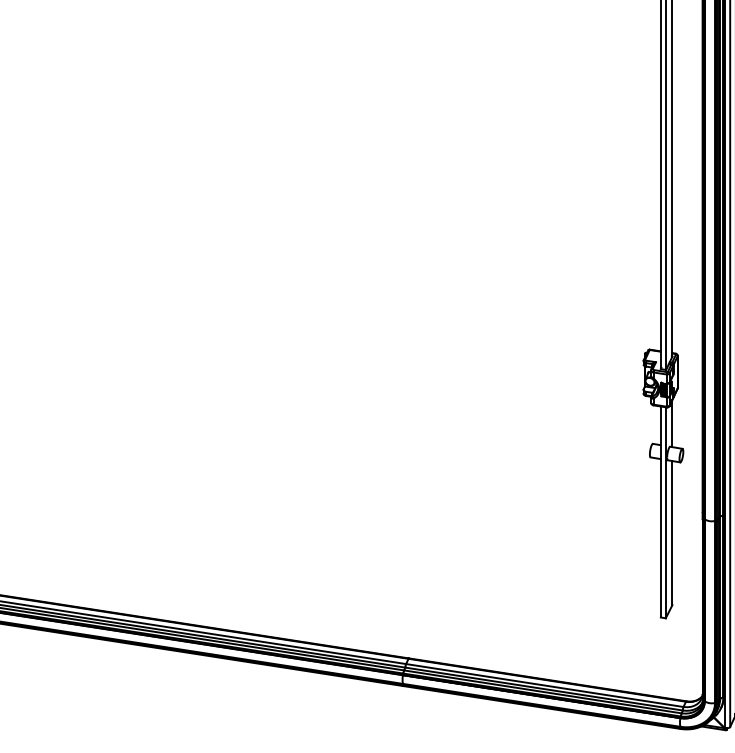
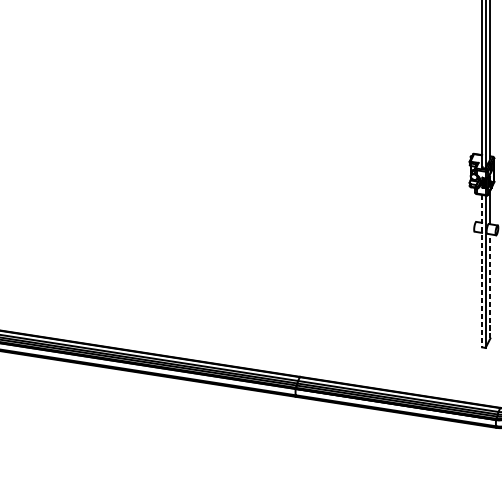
line: (660, 512) -> (481, 271), solid -> dashed
line: (672, 532) -> (490, 285), solid -> dashed

